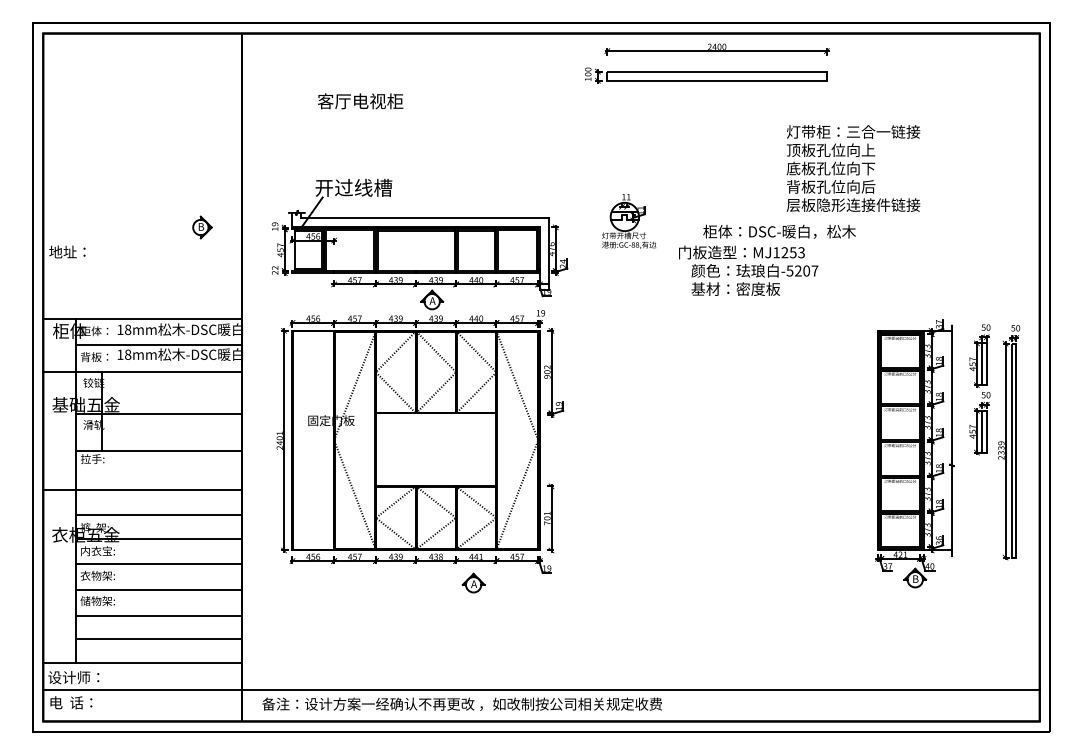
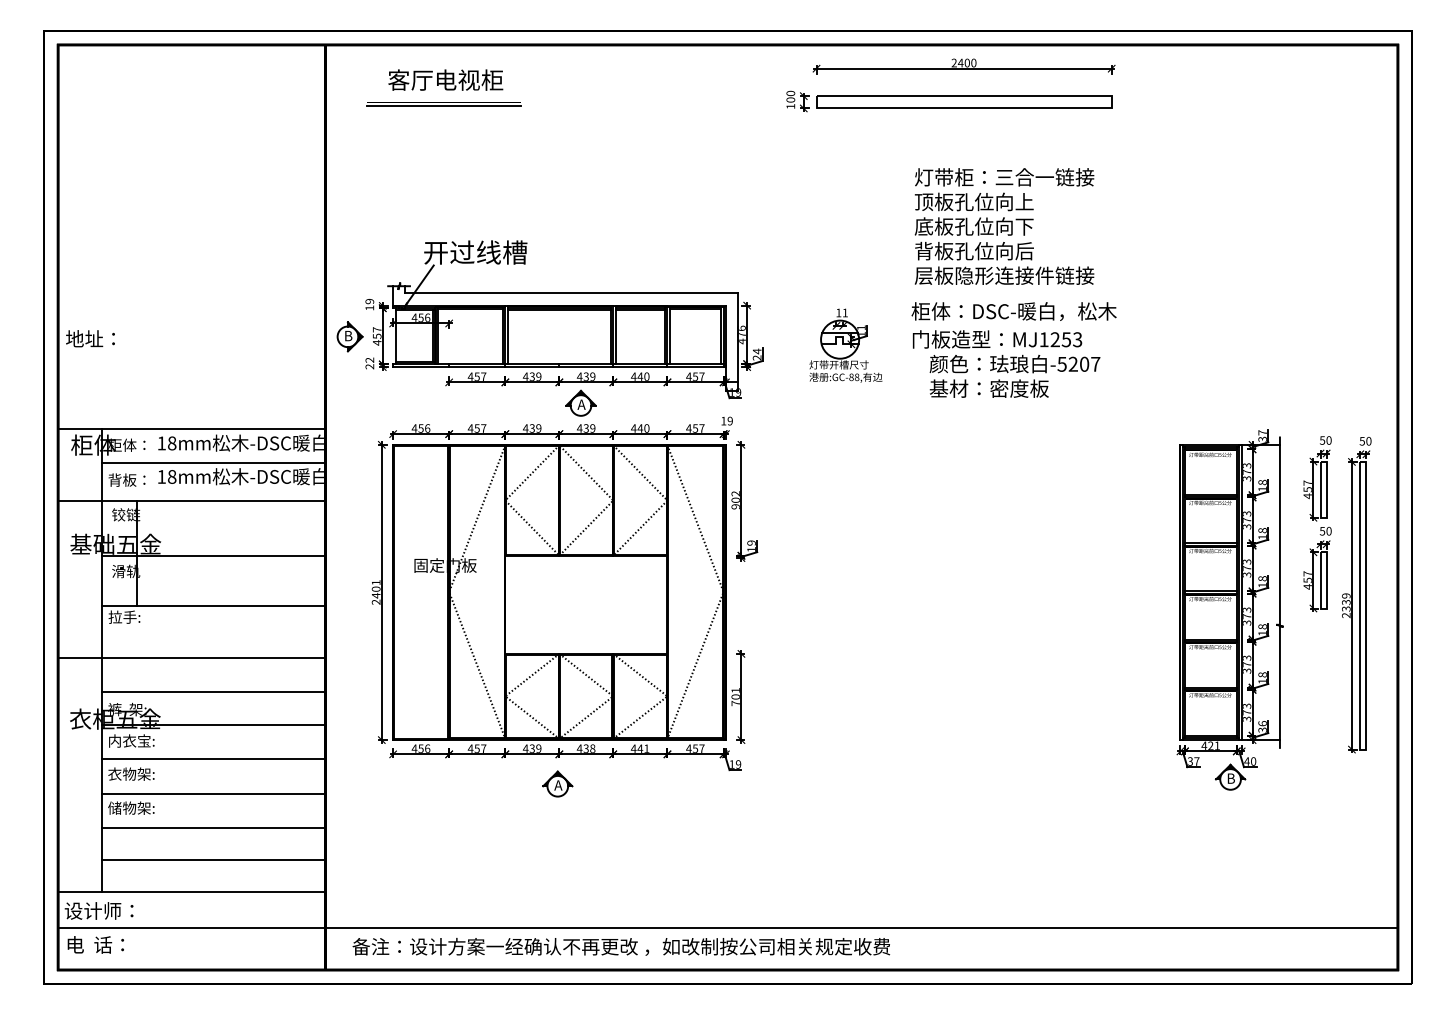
line: (329, 79) -> (443, 106), added
text: (360, 100) -> (445, 79), moved
text: (853, 168) -> (1004, 226), moved
part: (628, 221) -> (845, 345), moved
part: (202, 227) -> (349, 336), moved
text: (779, 231) -> (1013, 311), moved
part: (473, 582) -> (557, 783), moved

